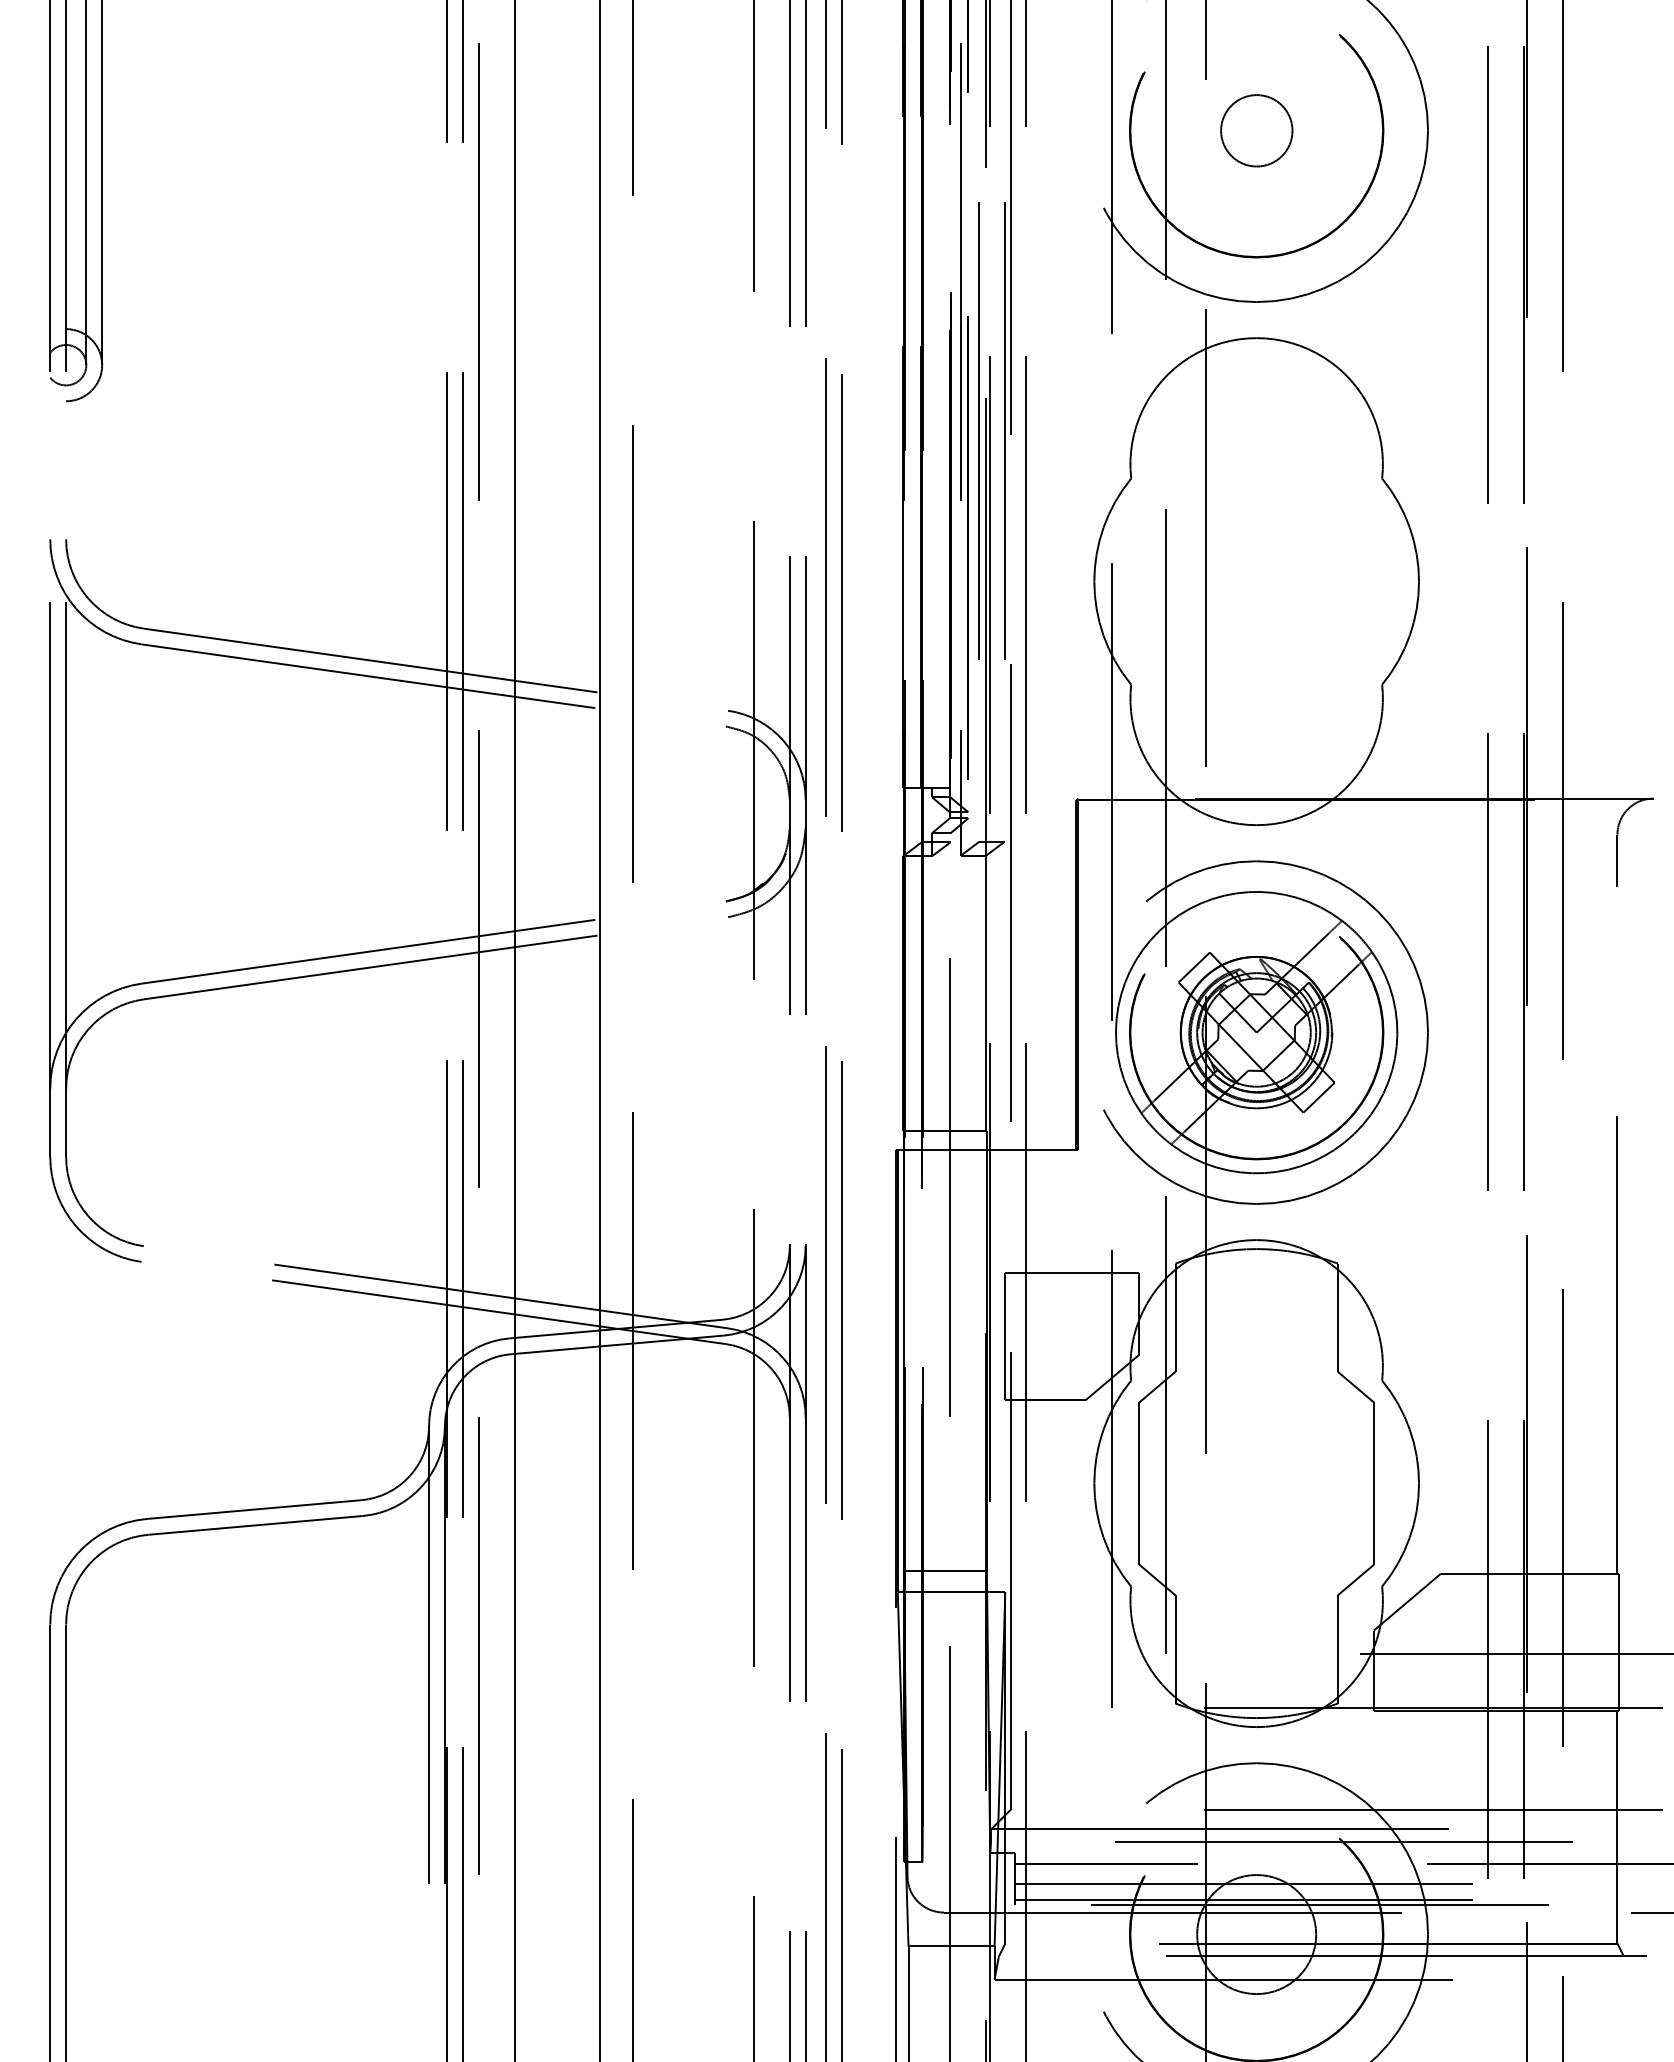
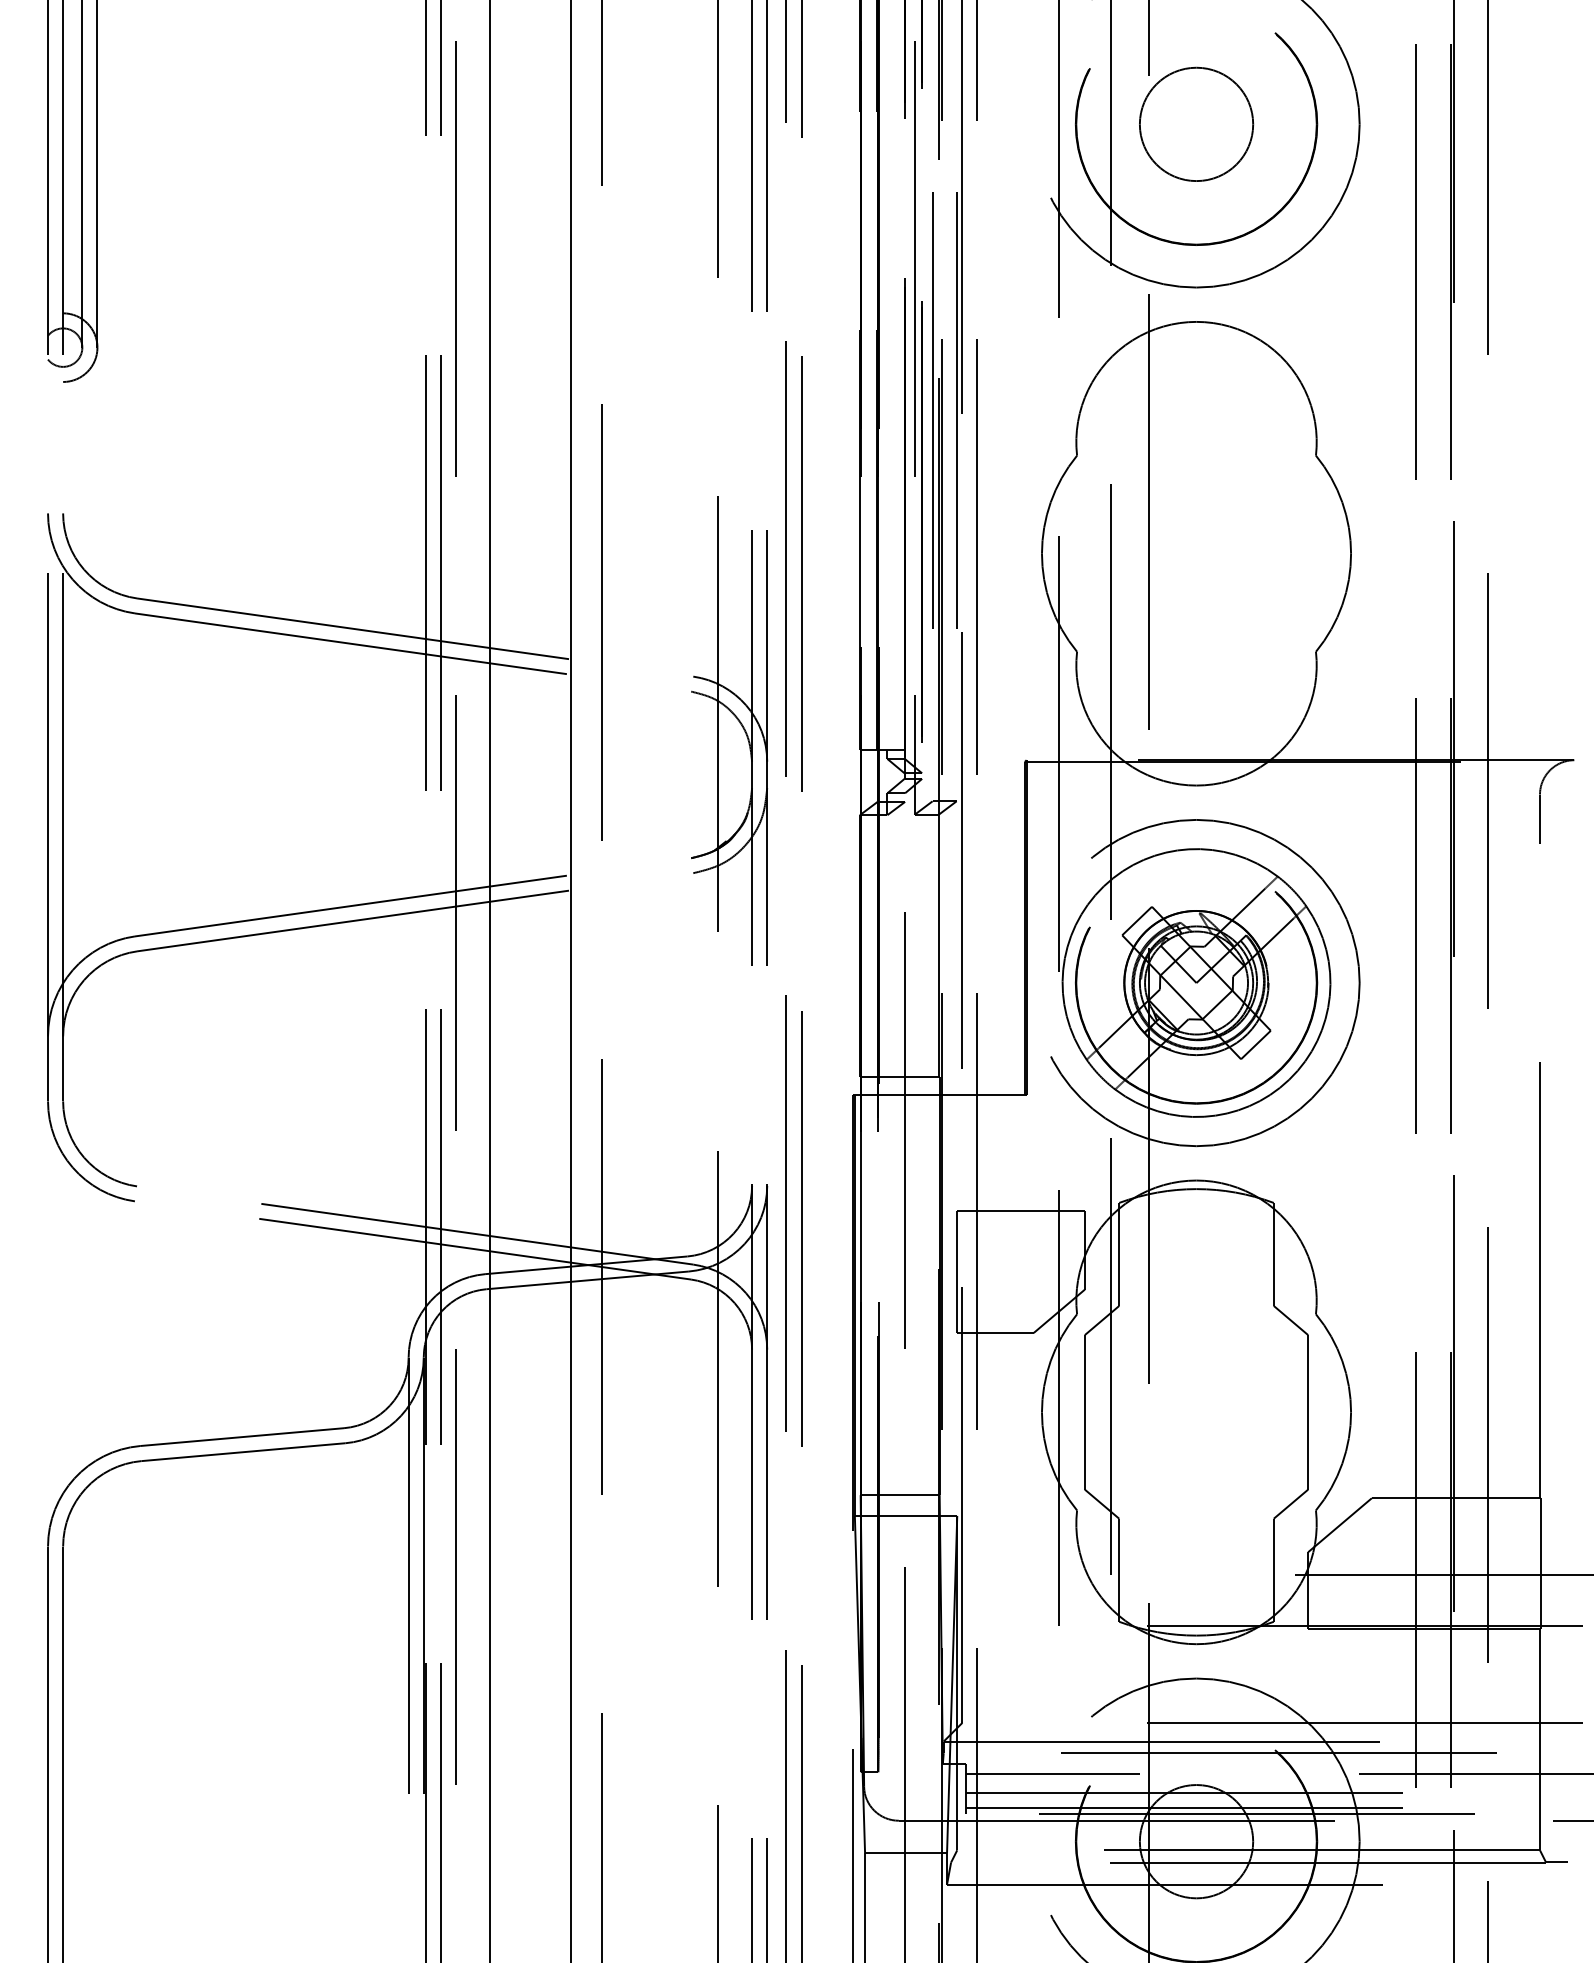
circle: (1256, 130) -> (1196, 124), size x1.67

